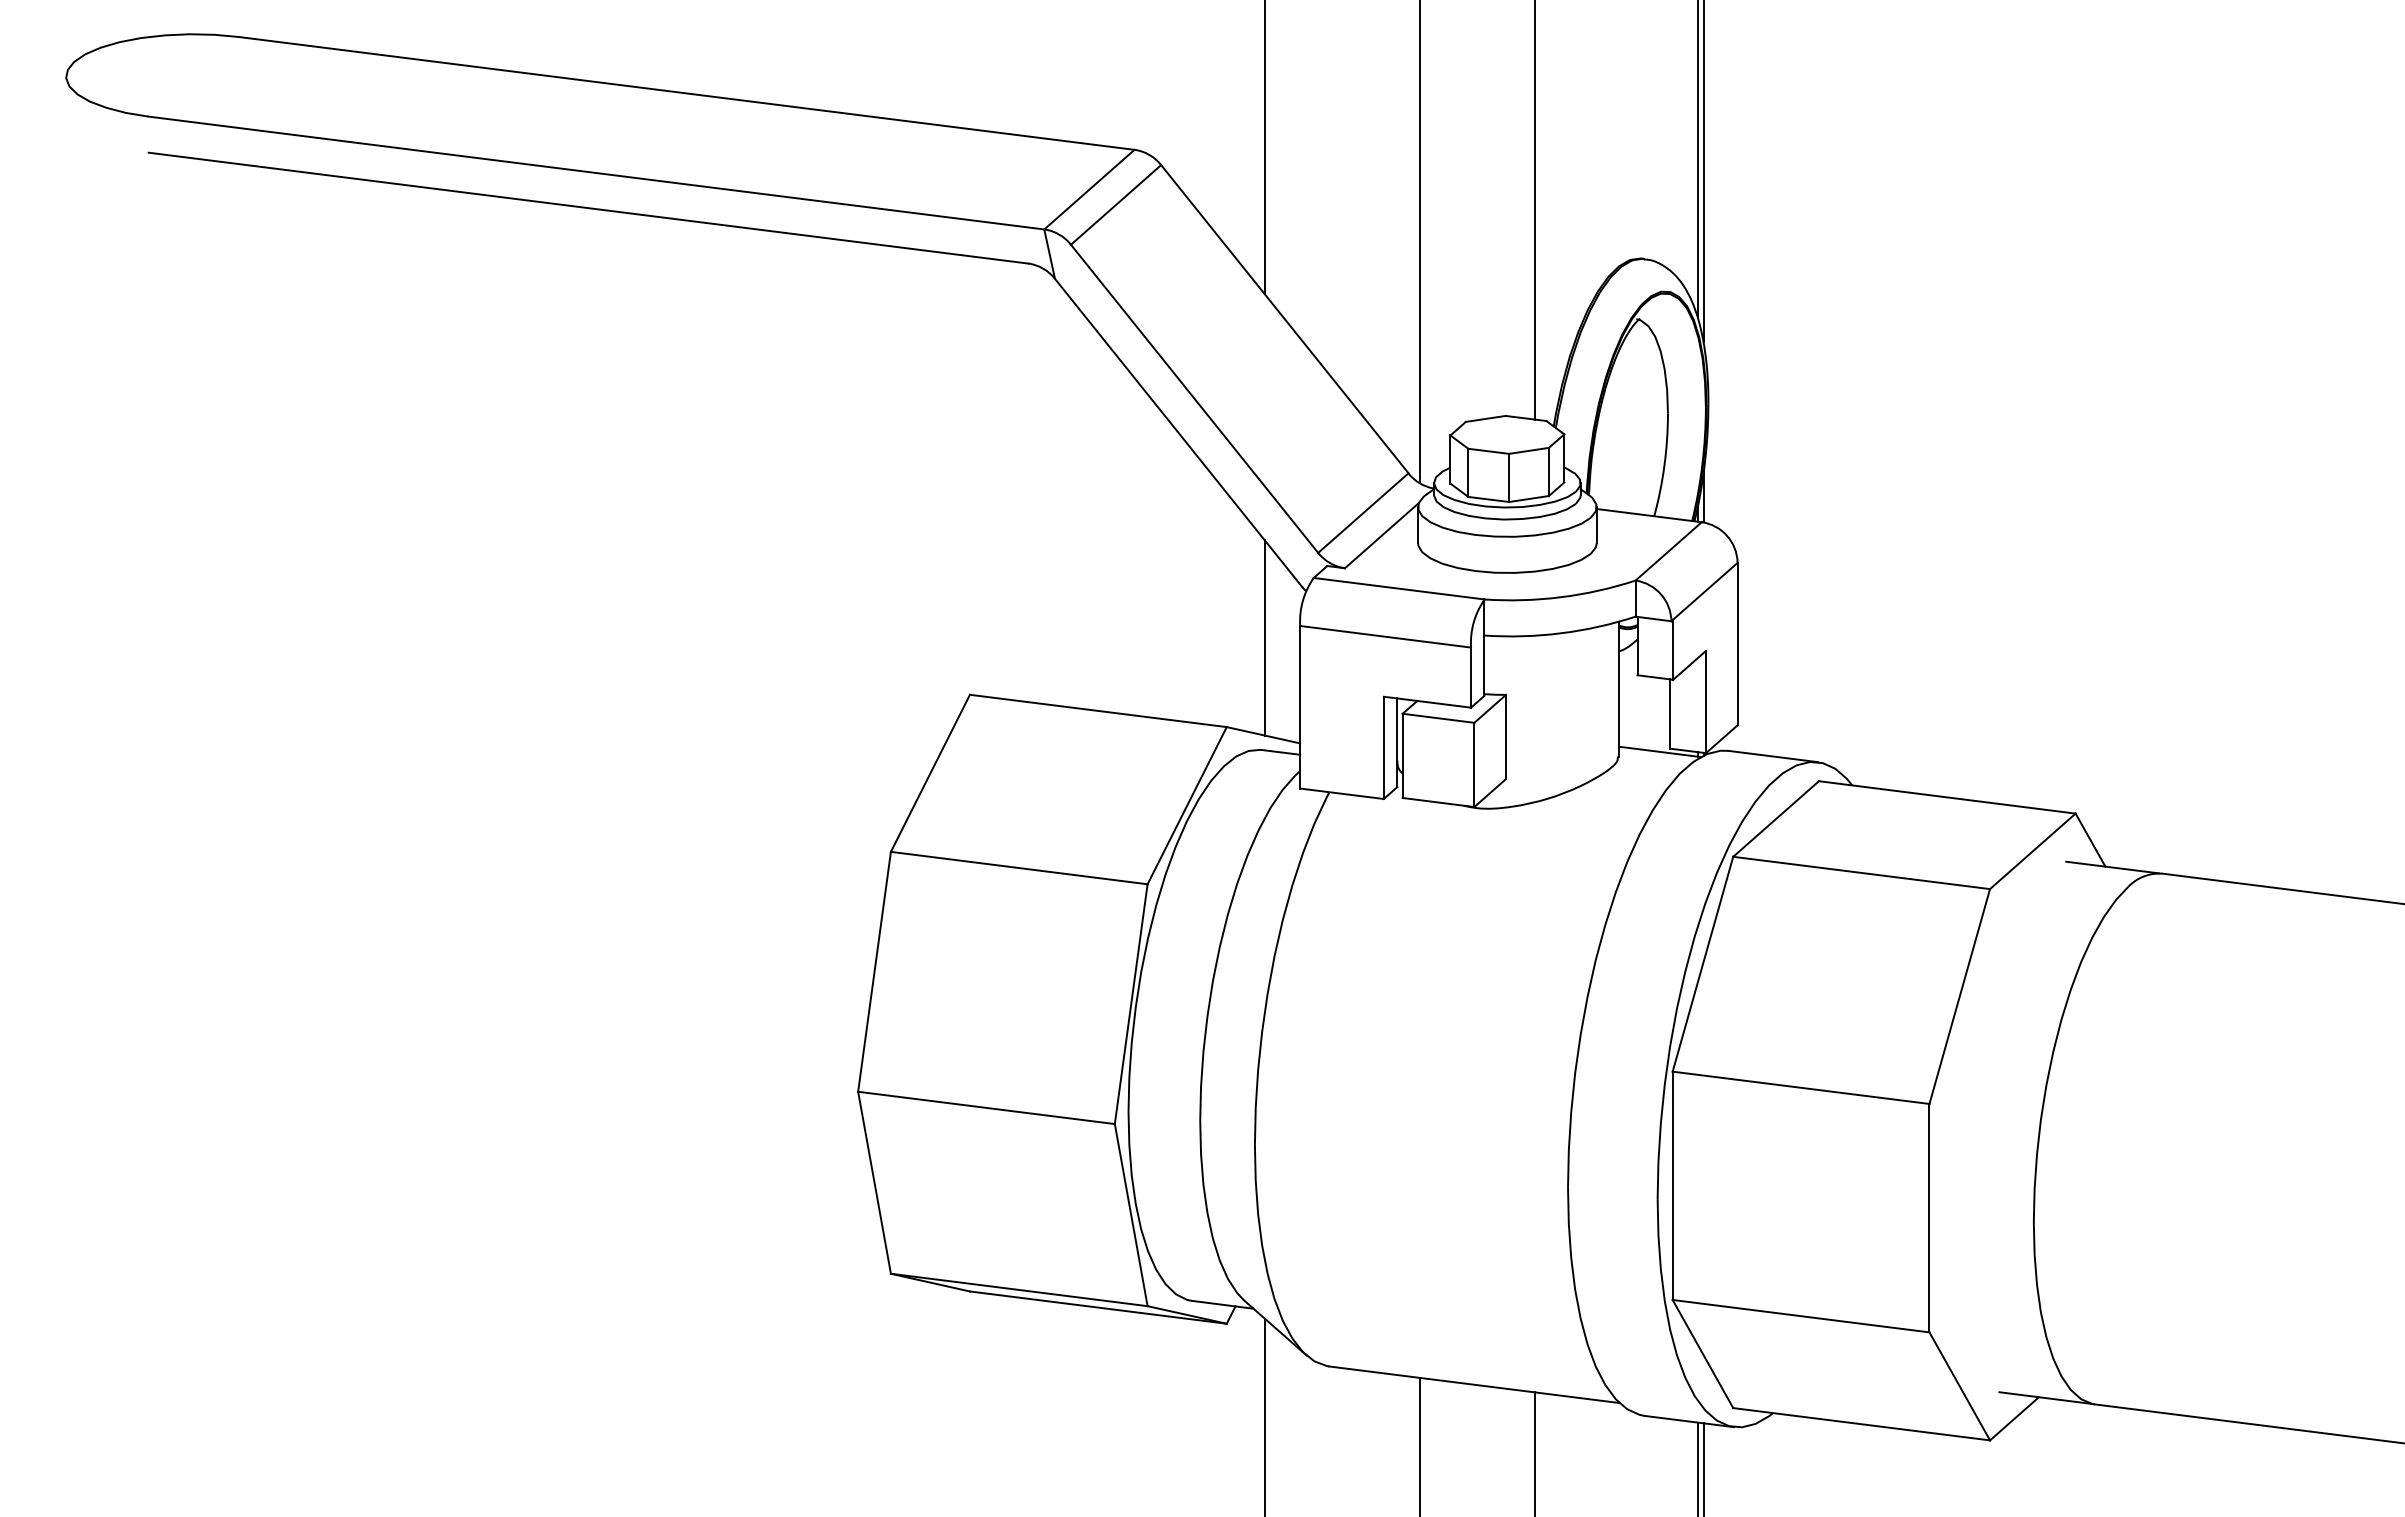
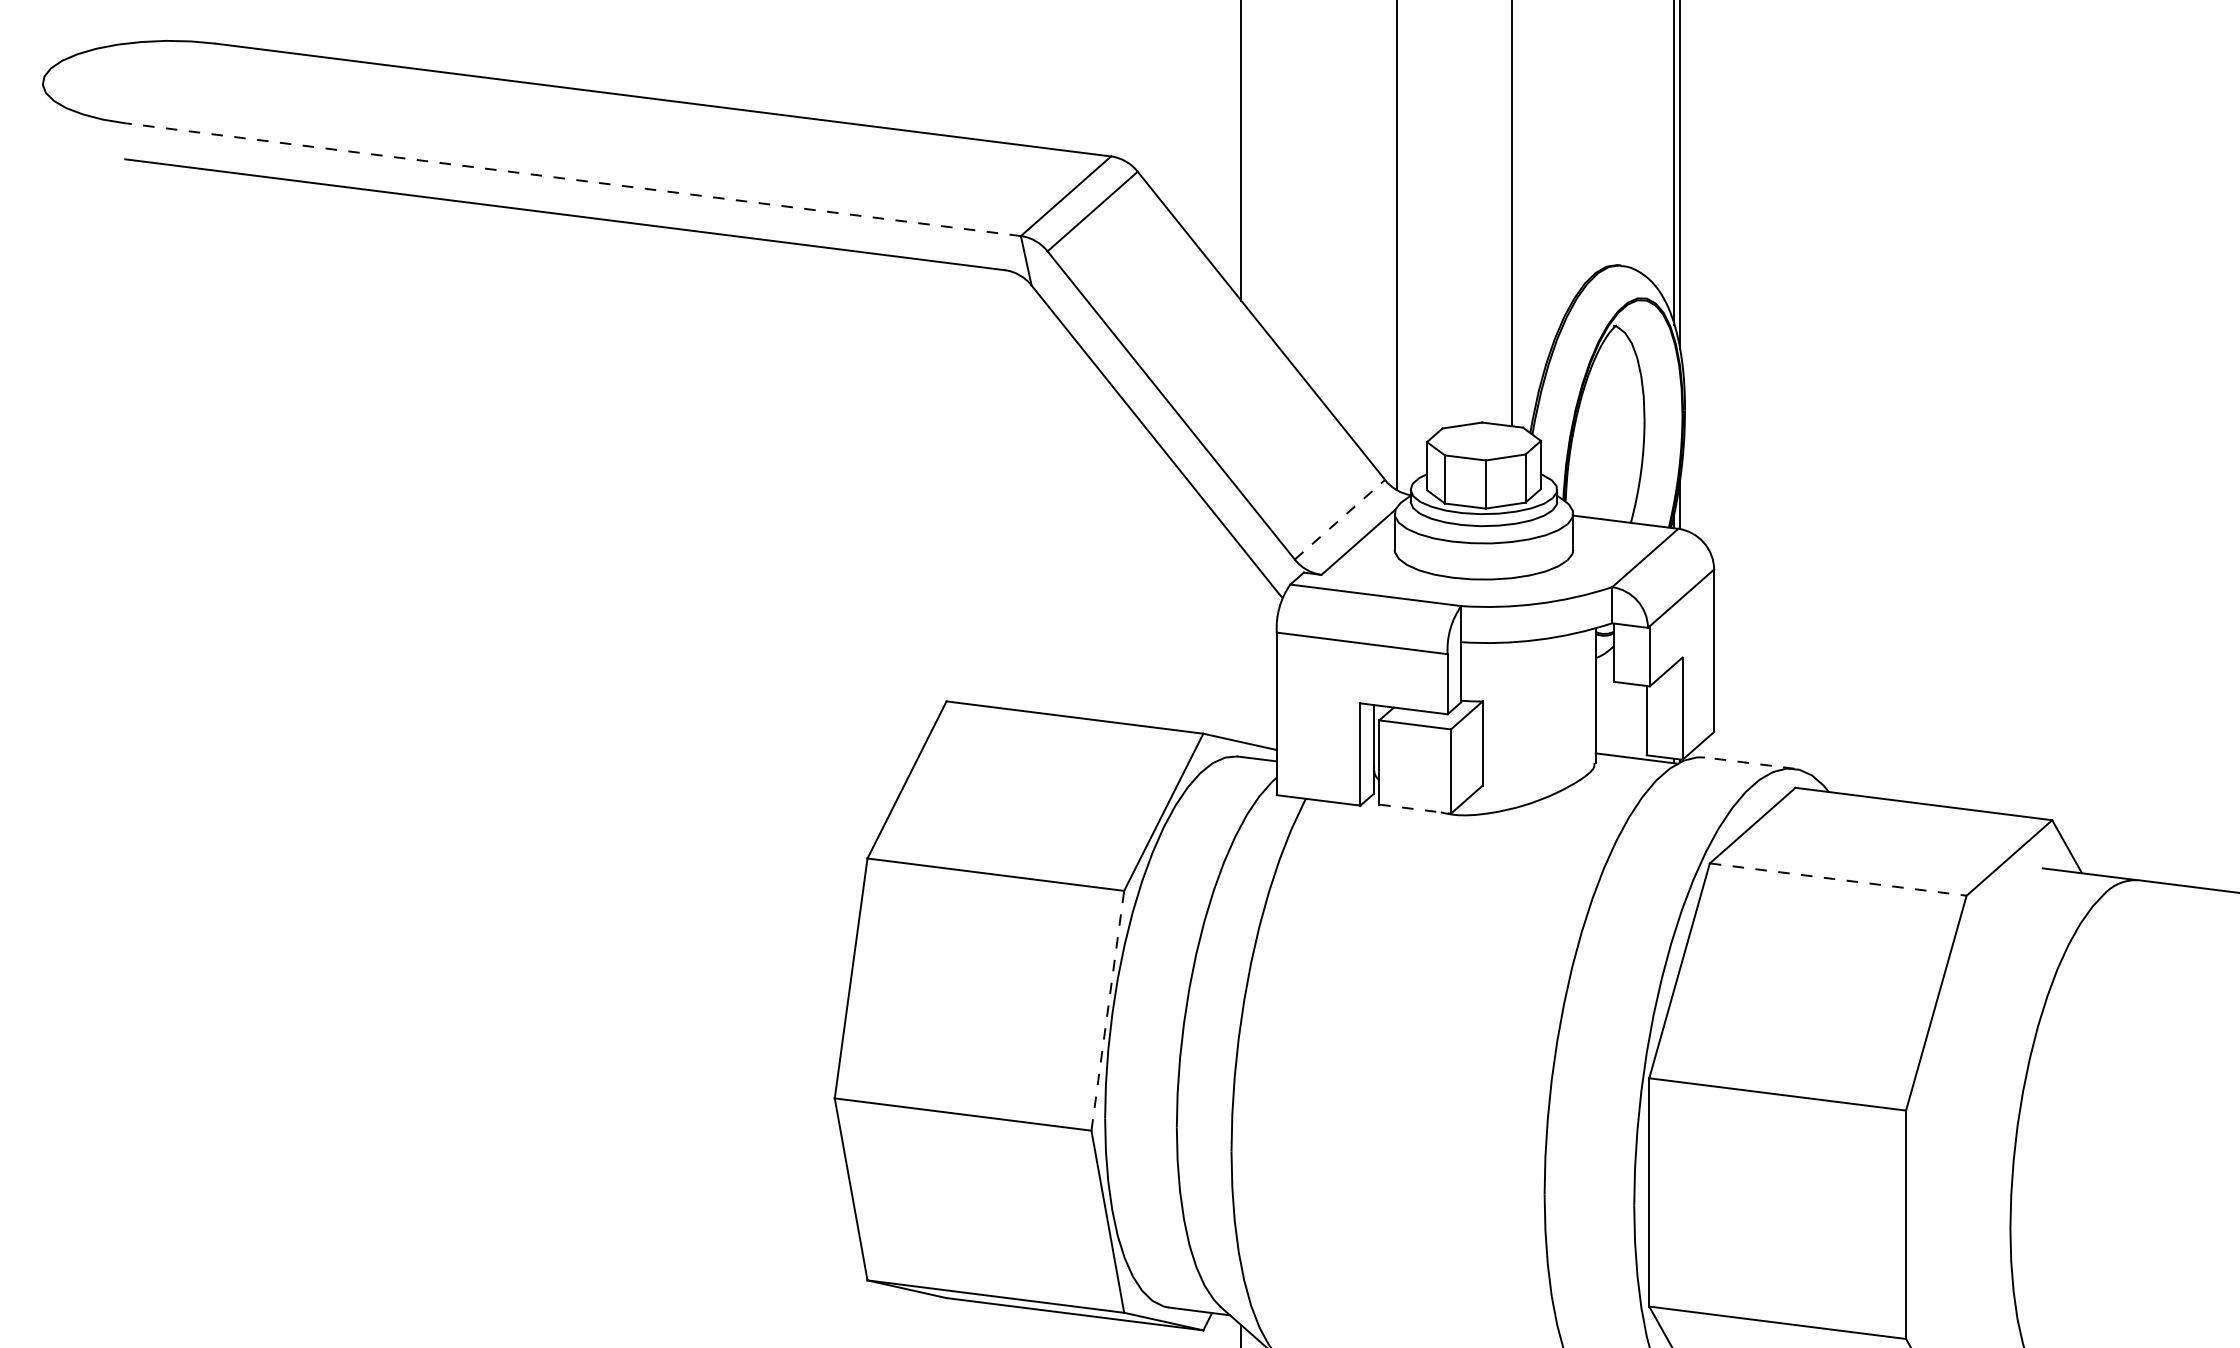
line: (596, 172) -> (573, 179), solid -> dashed
line: (1363, 512) -> (1340, 519), solid -> dashed
line: (1264, 637) -> (1241, 644), removed
line: (1772, 756) -> (1749, 763), solid -> dashed
line: (1439, 802) -> (1416, 809), solid -> dashed
line: (1862, 873) -> (1839, 880), solid -> dashed
line: (1131, 1003) -> (1108, 1010), solid -> dashed

